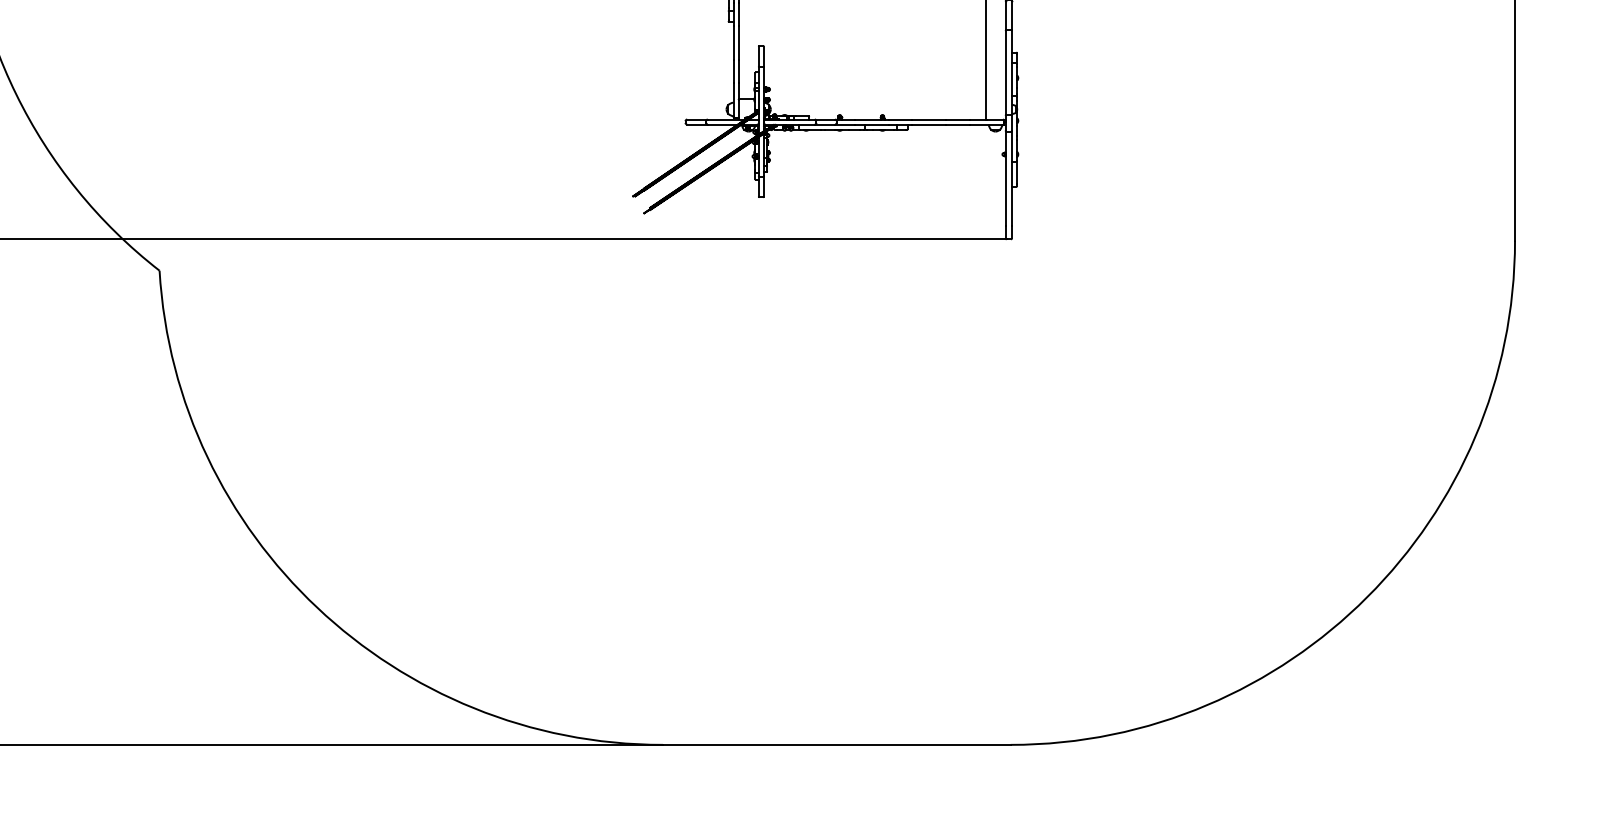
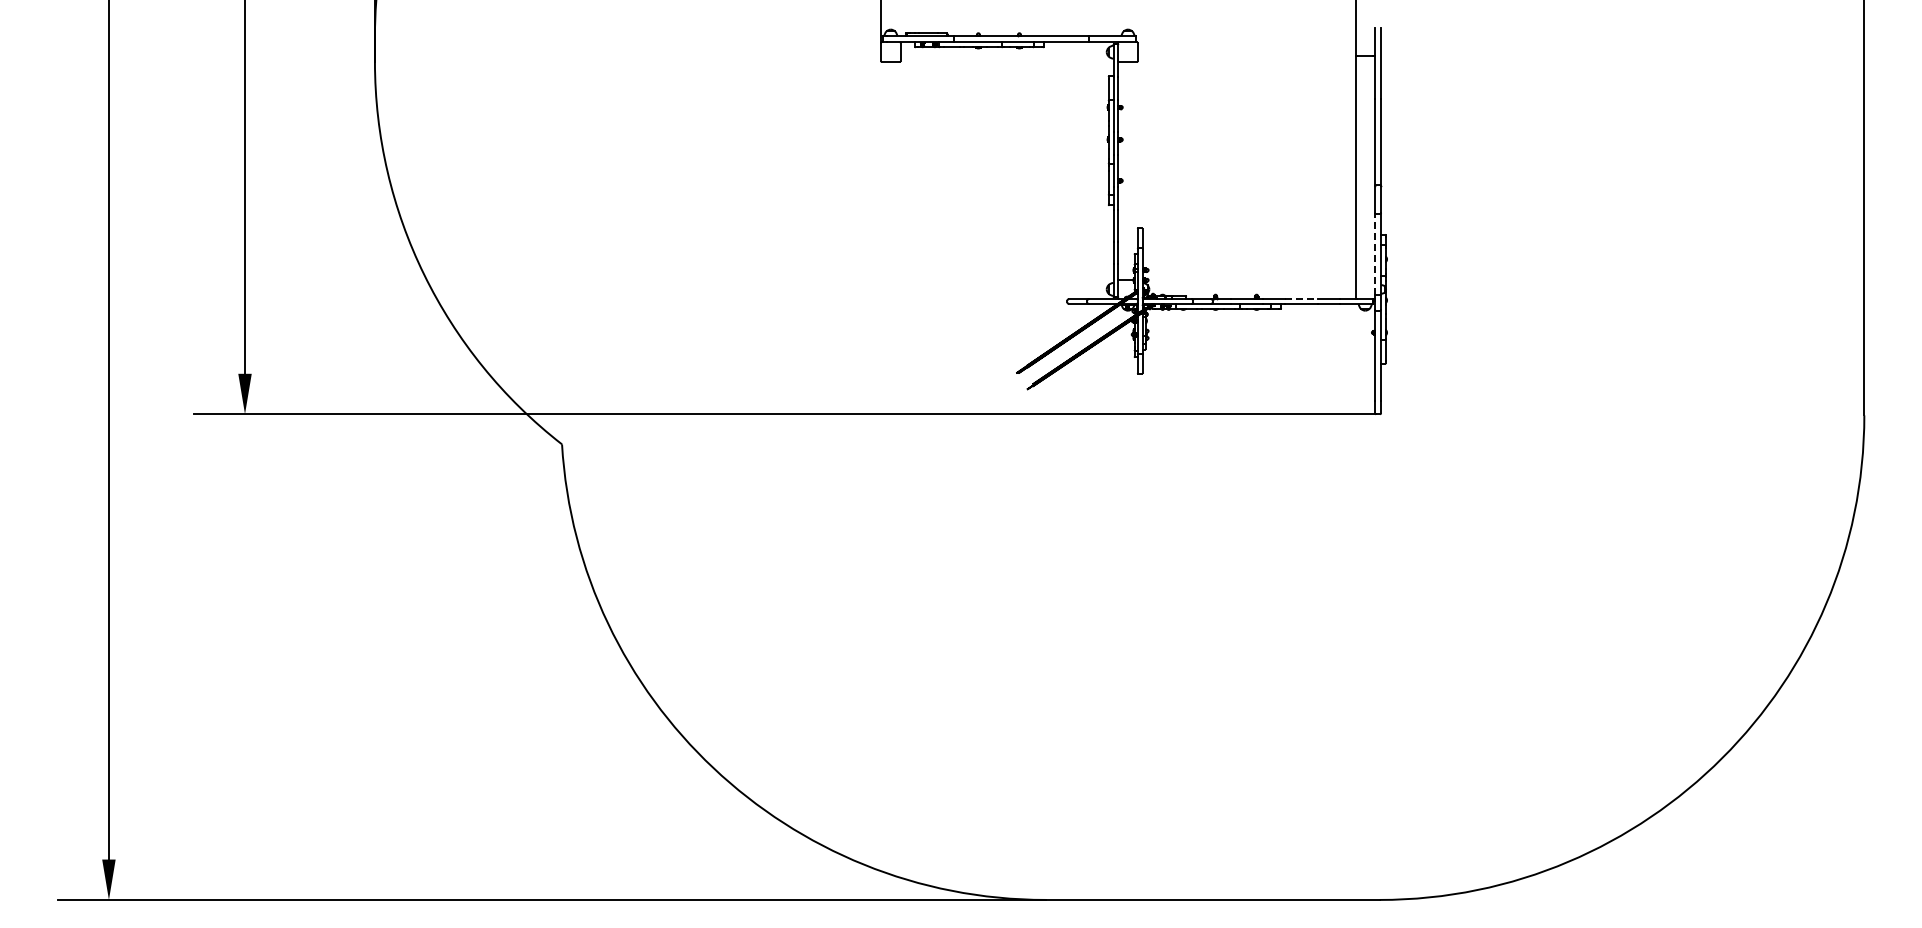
line: (1005, 73) -> (1374, 254), solid -> dashed
line: (930, 119) -> (1302, 299), solid -> dashed

